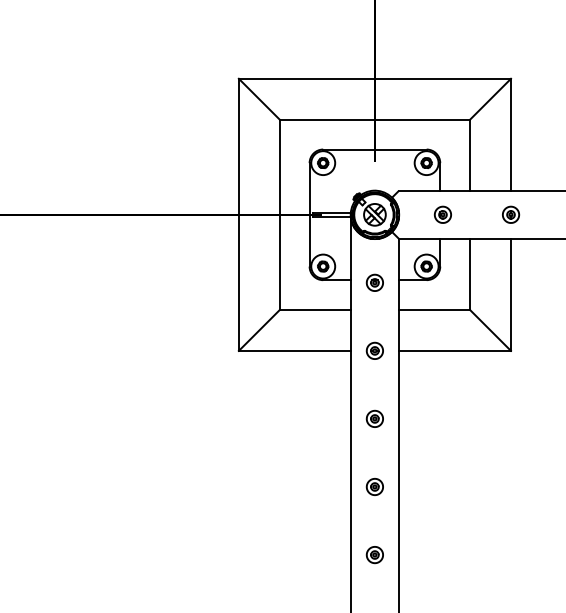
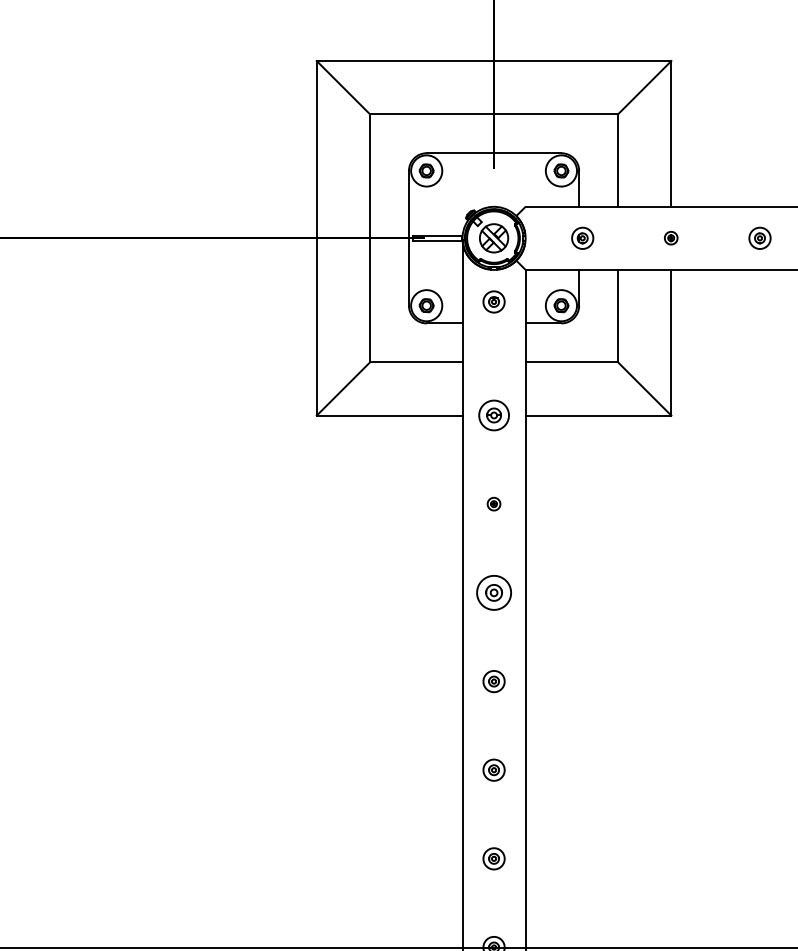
part: (510, 214) -> (670, 237), size x0.6
part: (374, 282) -> (493, 301), moved
part: (374, 350) -> (493, 415), size x1.4
part: (374, 418) -> (493, 503), size x0.6
part: (374, 486) -> (493, 592), size x1.6

